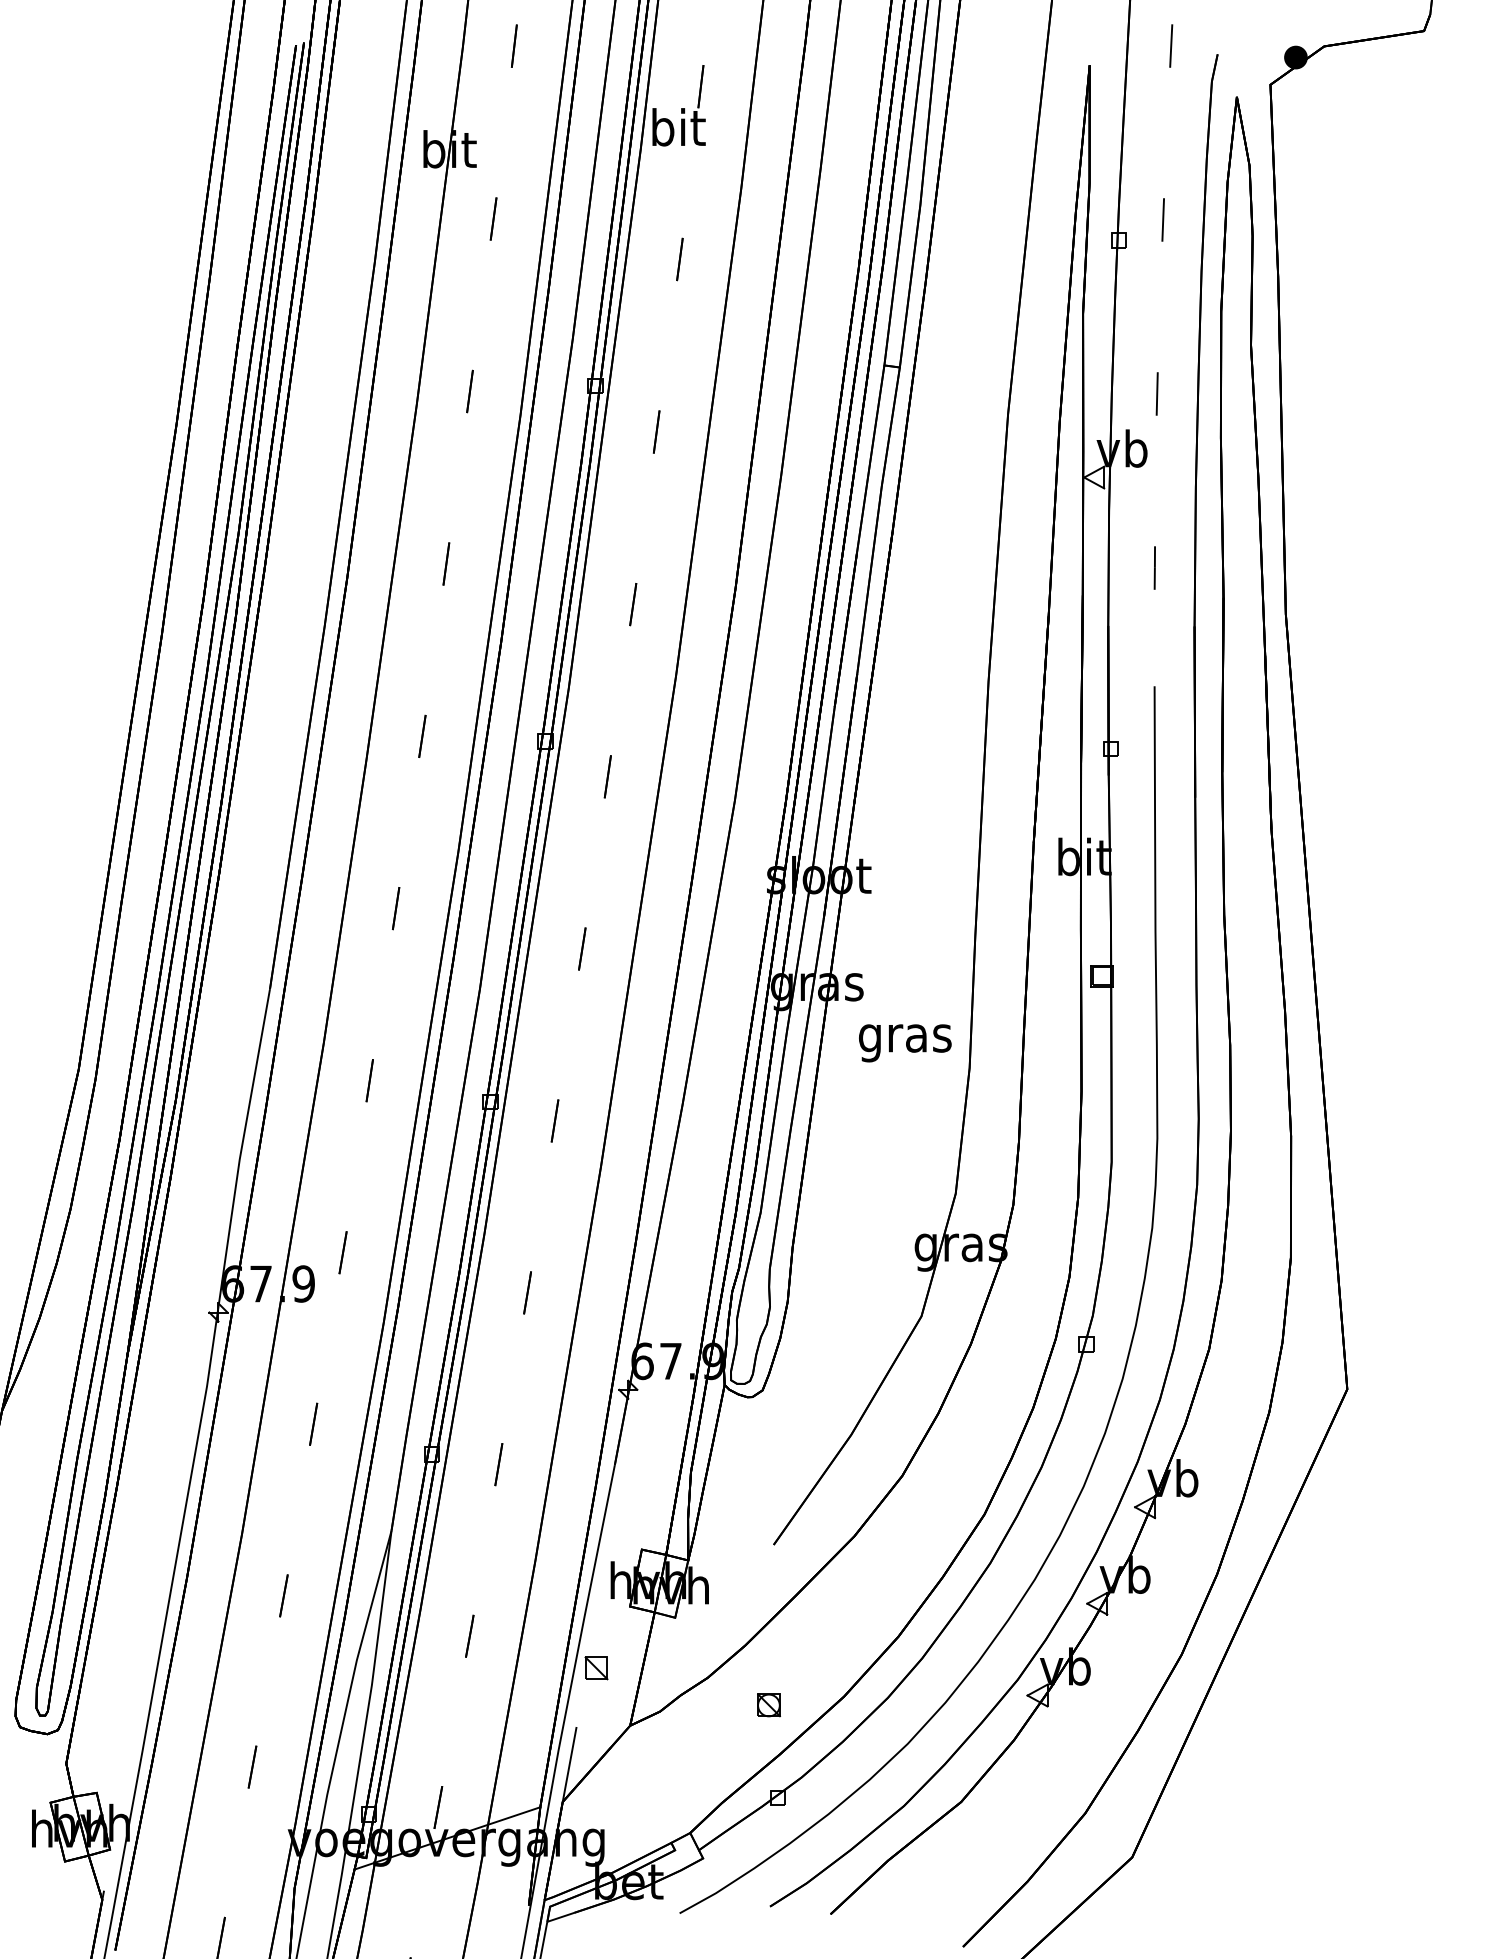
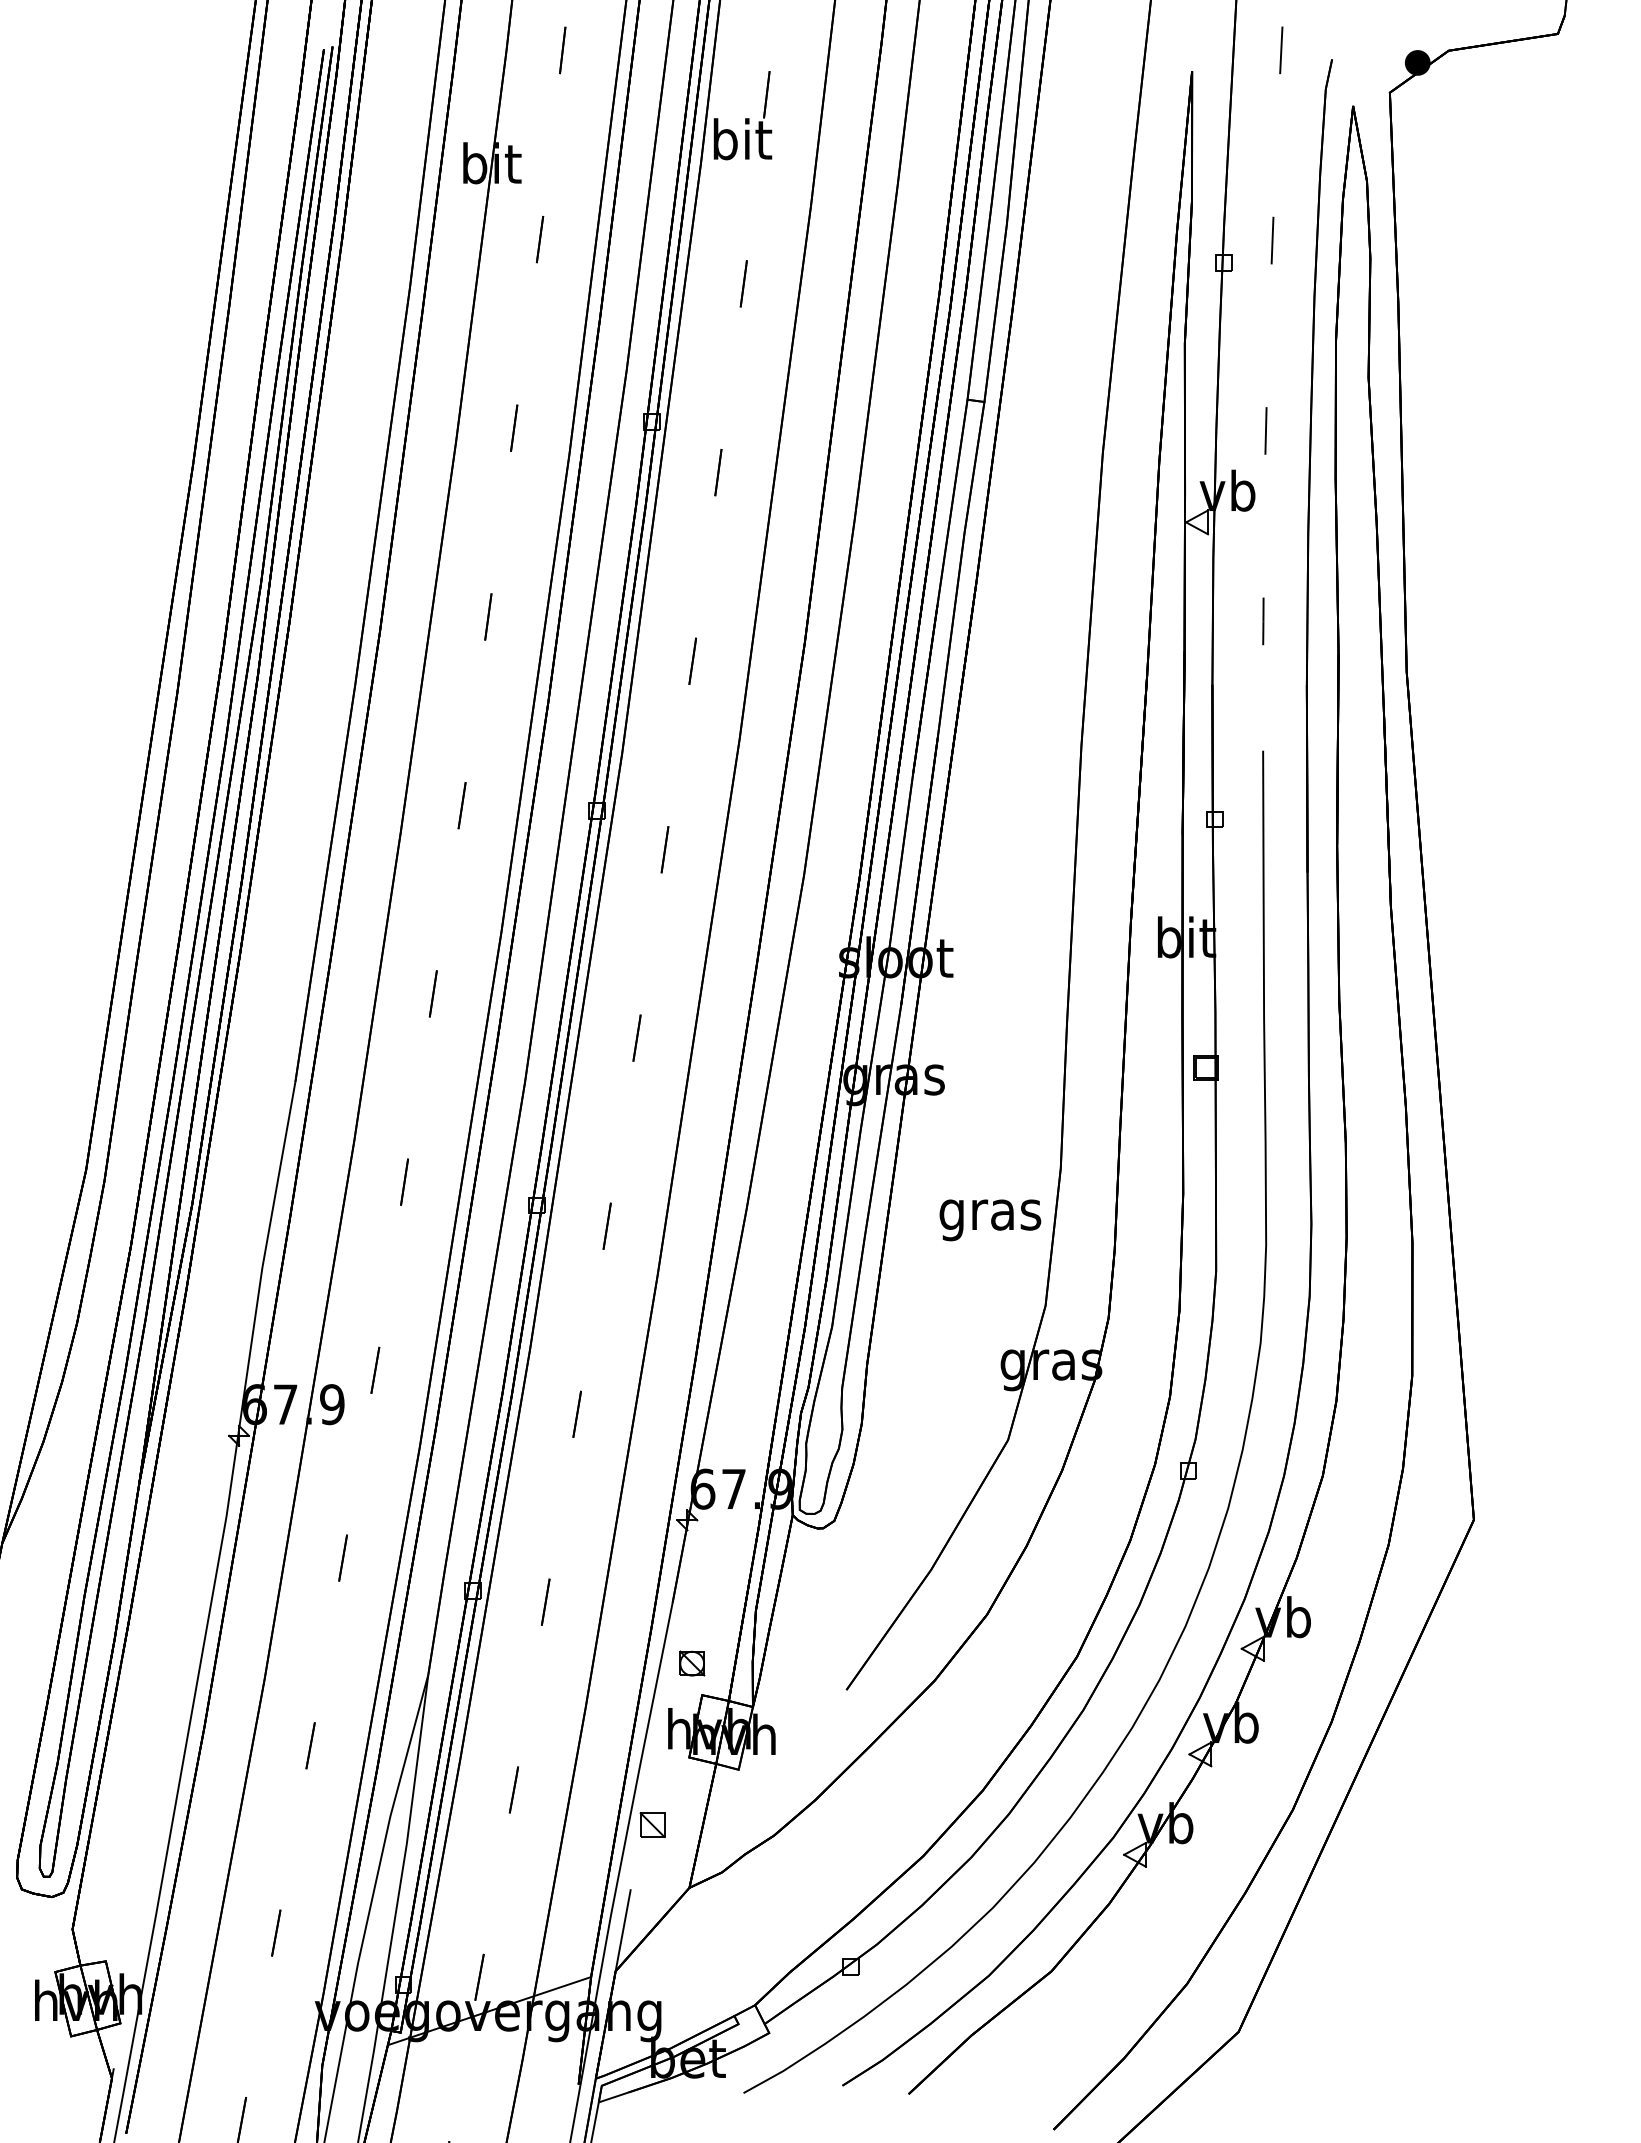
text: (905, 1043) -> (990, 1220), moved
part: (769, 1705) -> (692, 1663), moved

